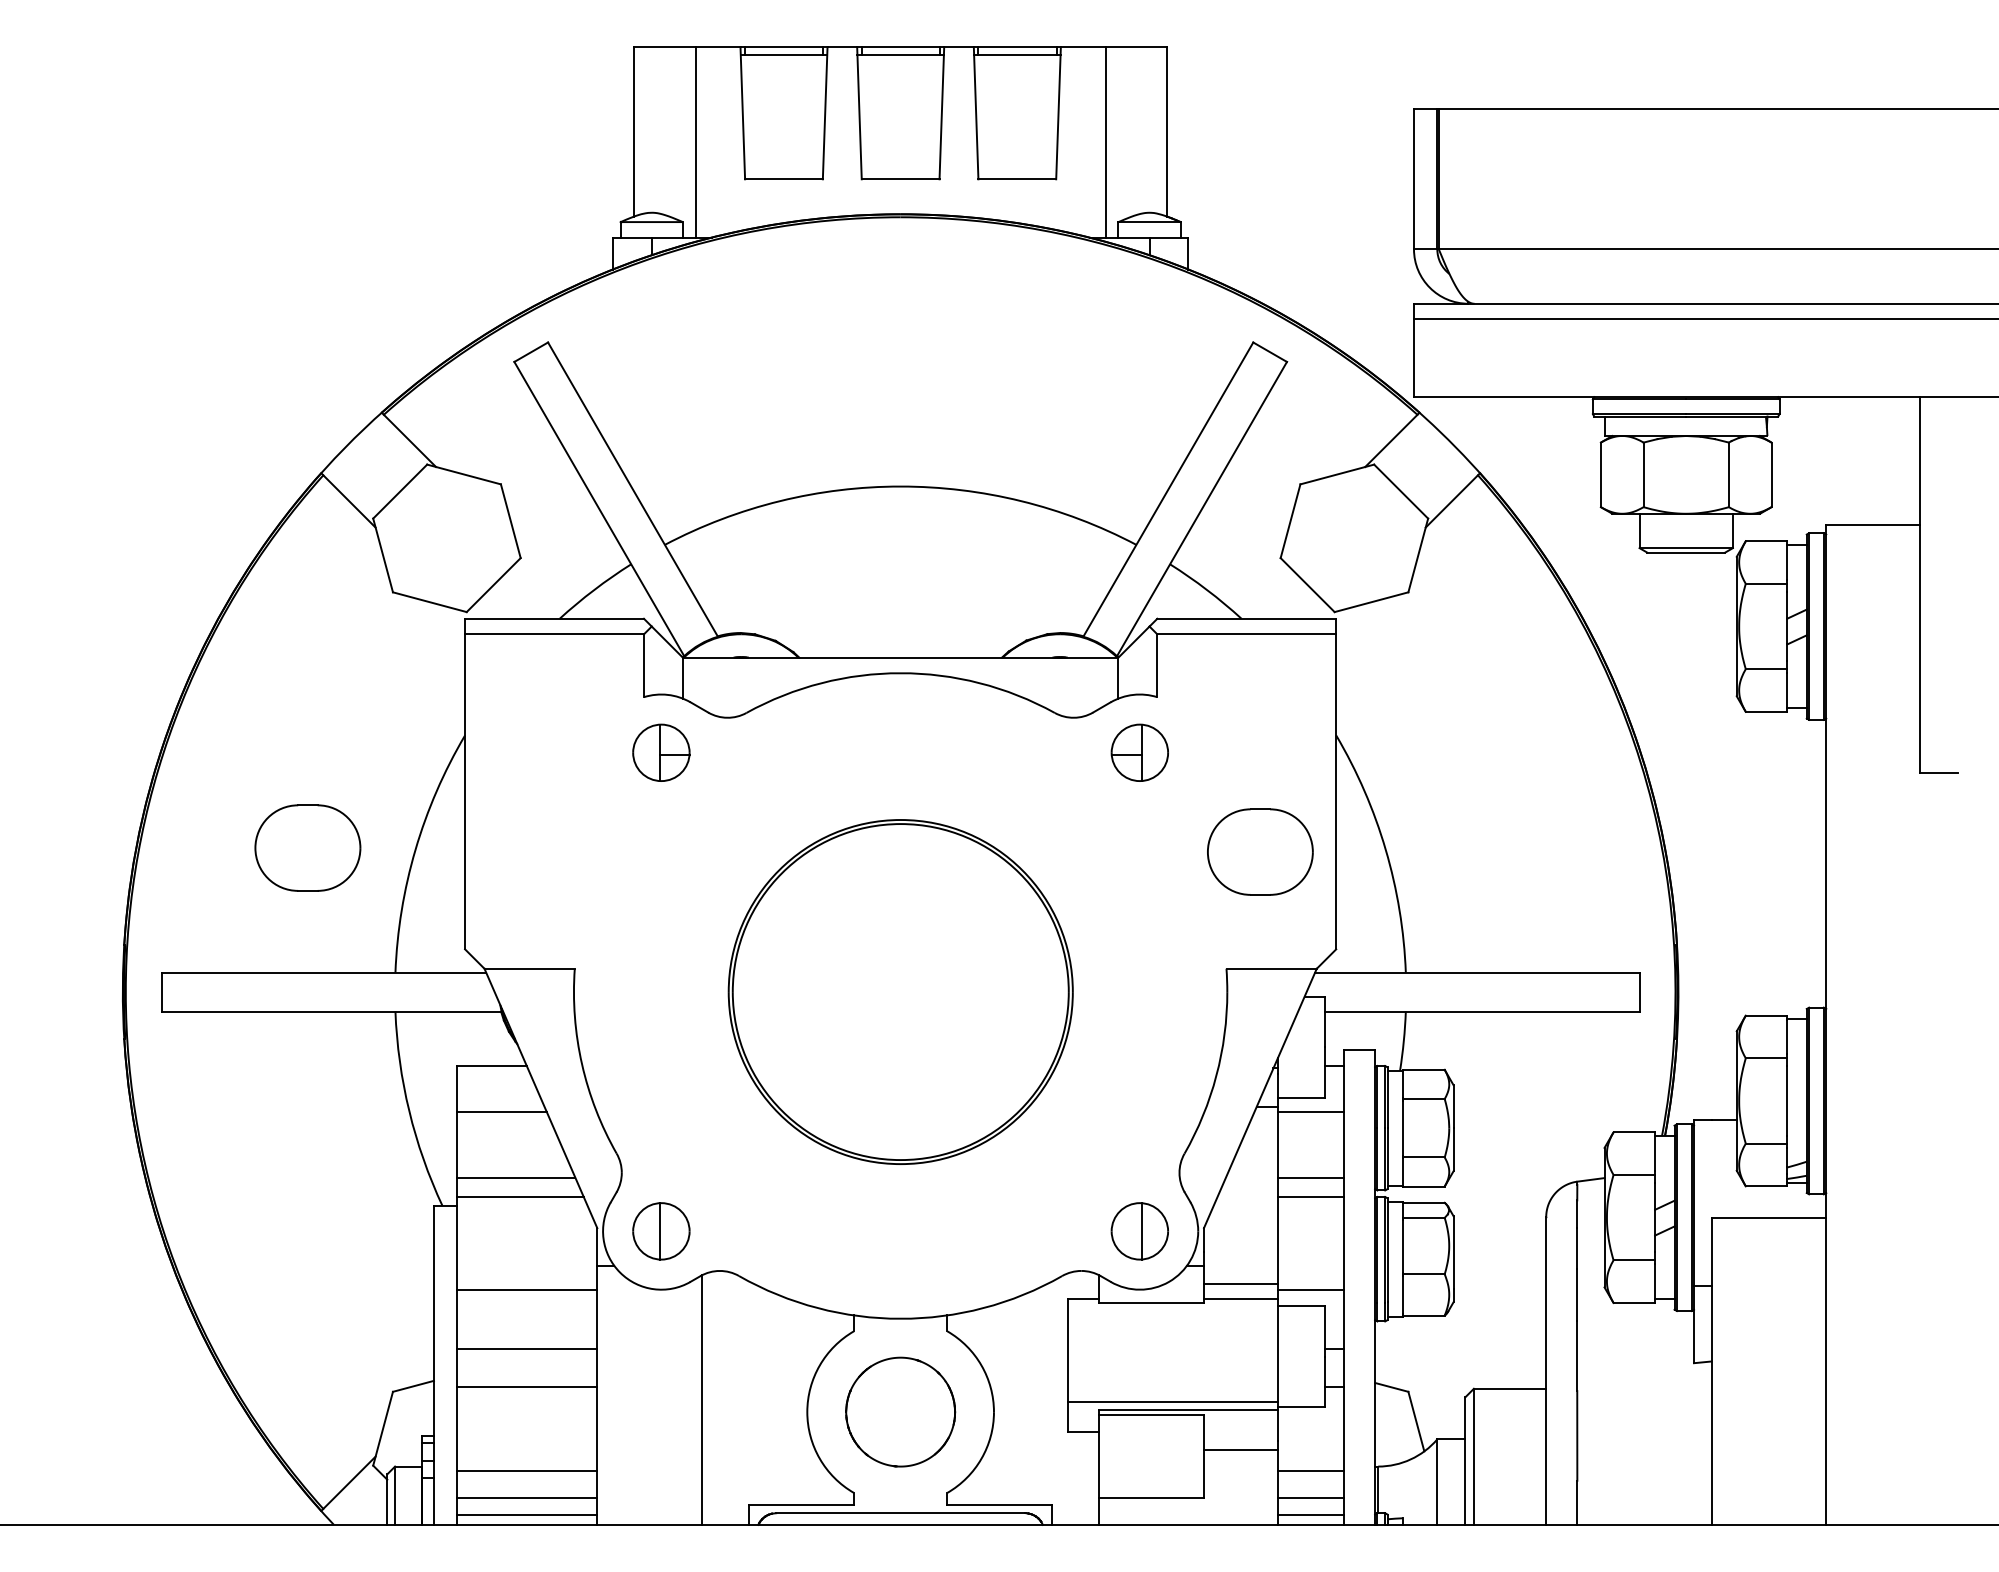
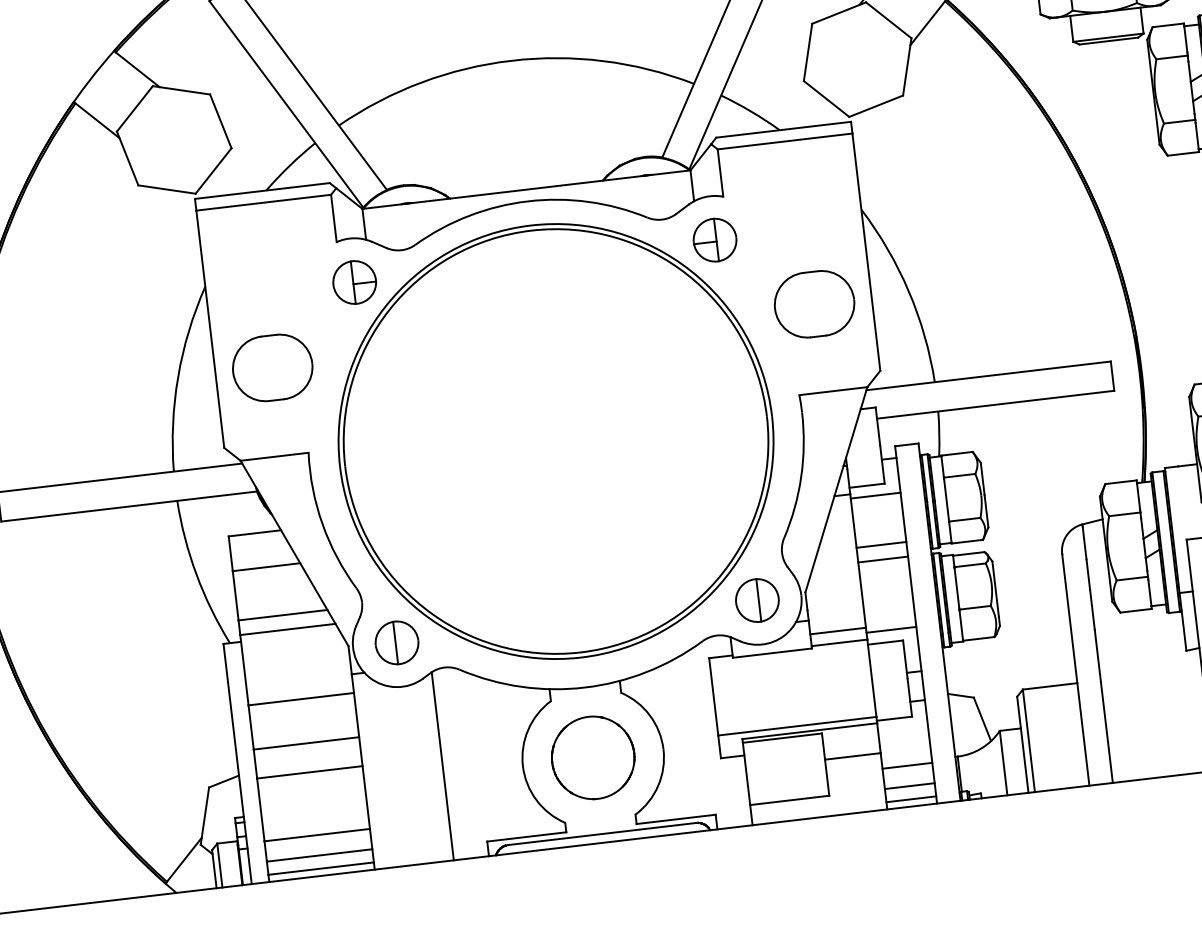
part: (307, 847) -> (272, 367), moved
part: (900, 991) -> (555, 441), size x1.67

